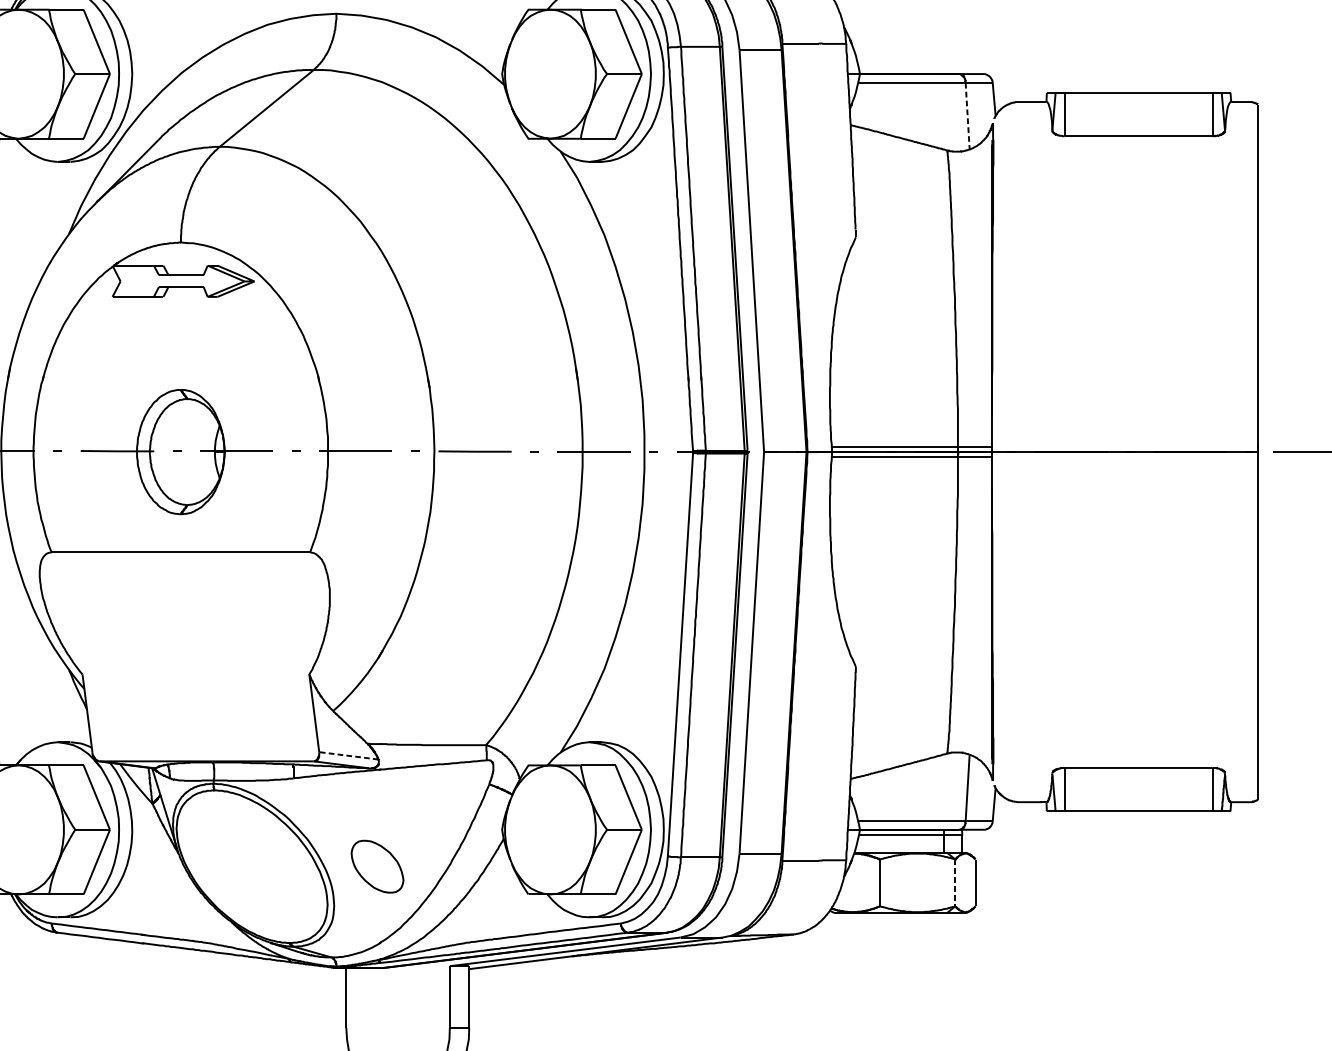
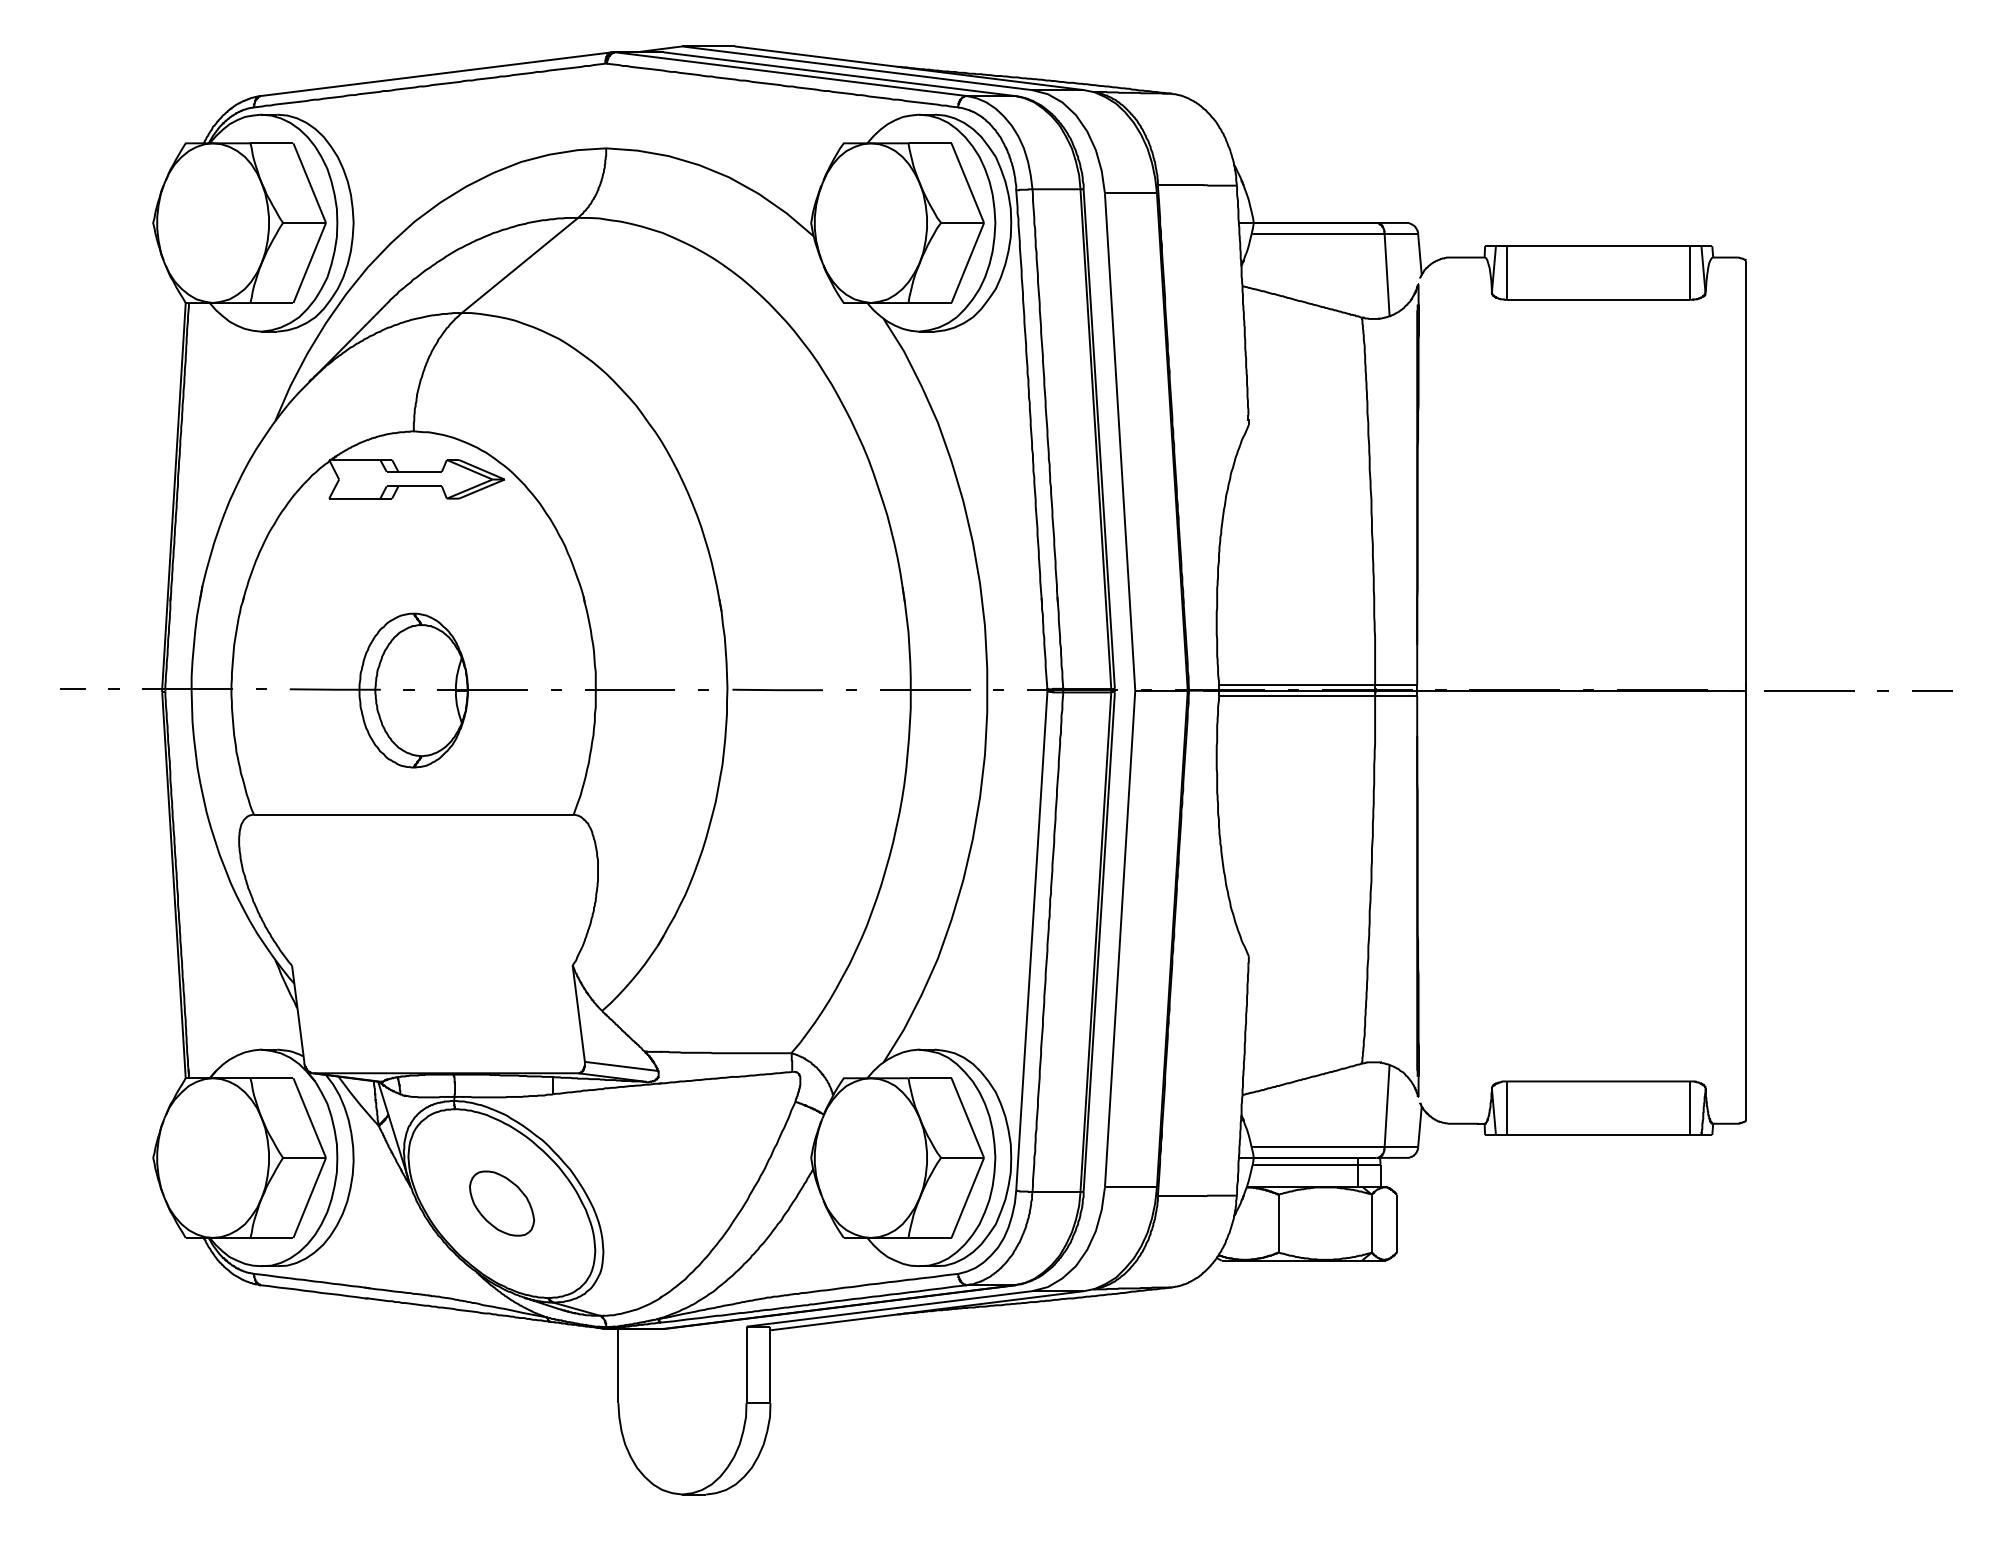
line: (967, 116) -> (1387, 275), dashed -> solid
line: (348, 755) -> (621, 1066), dashed -> solid
part: (377, 866) -> (502, 1203), moved
line: (955, 882) -> (1371, 1223), dashed -> solid

